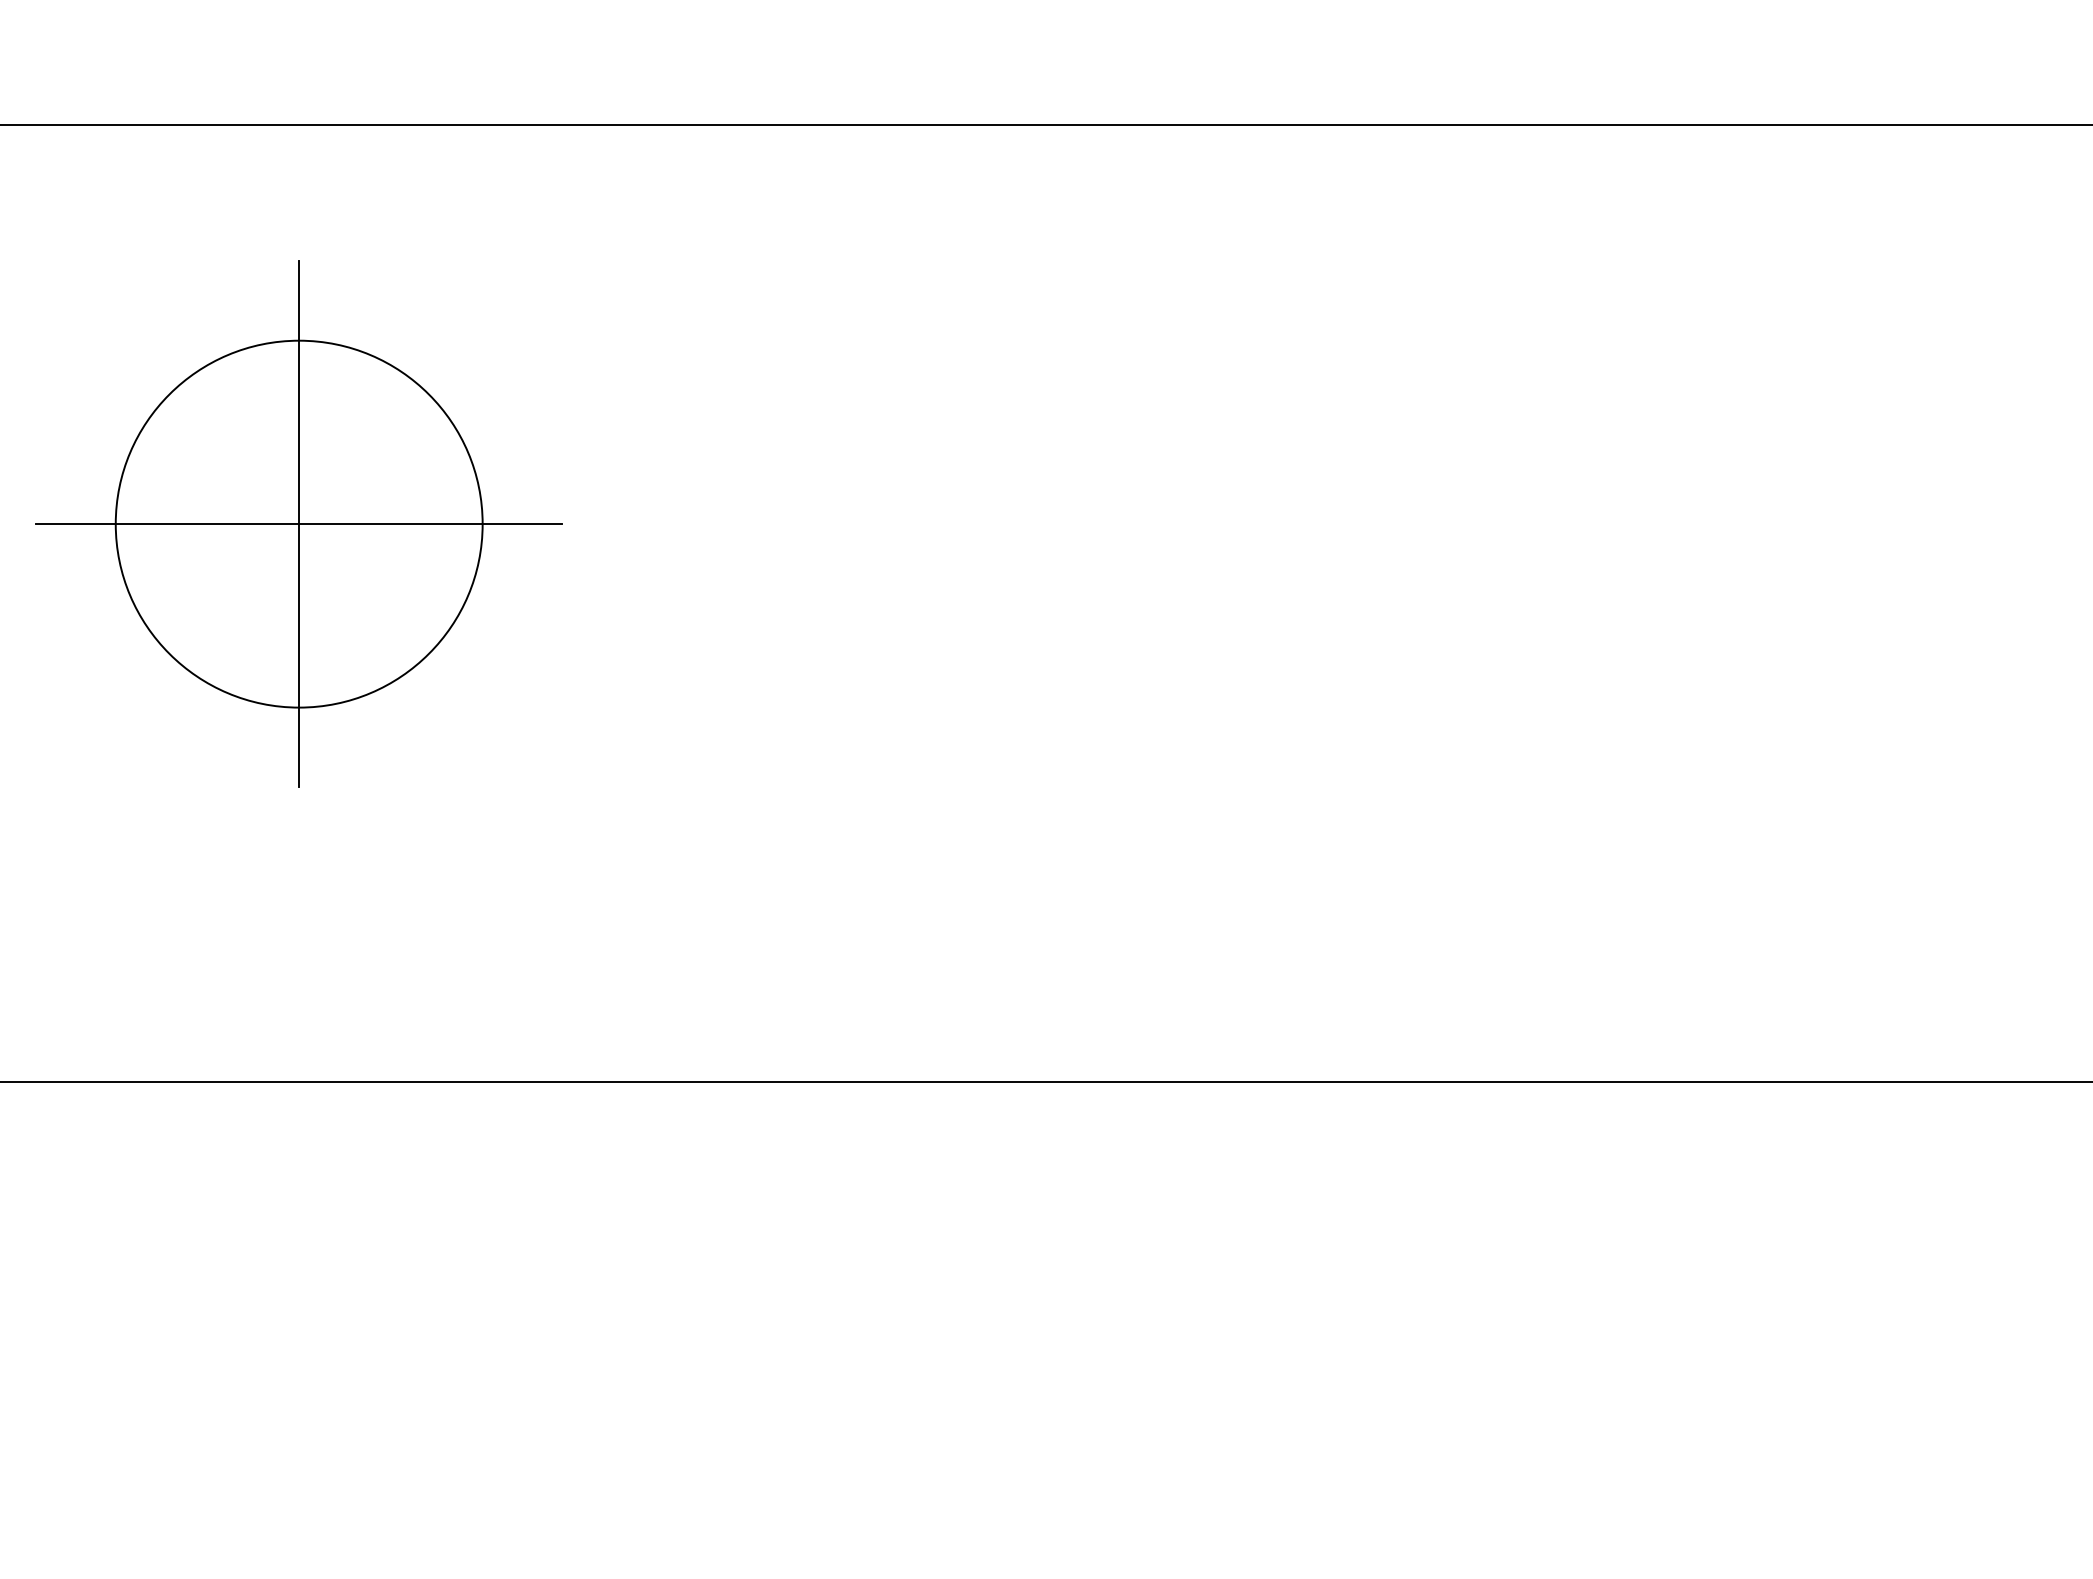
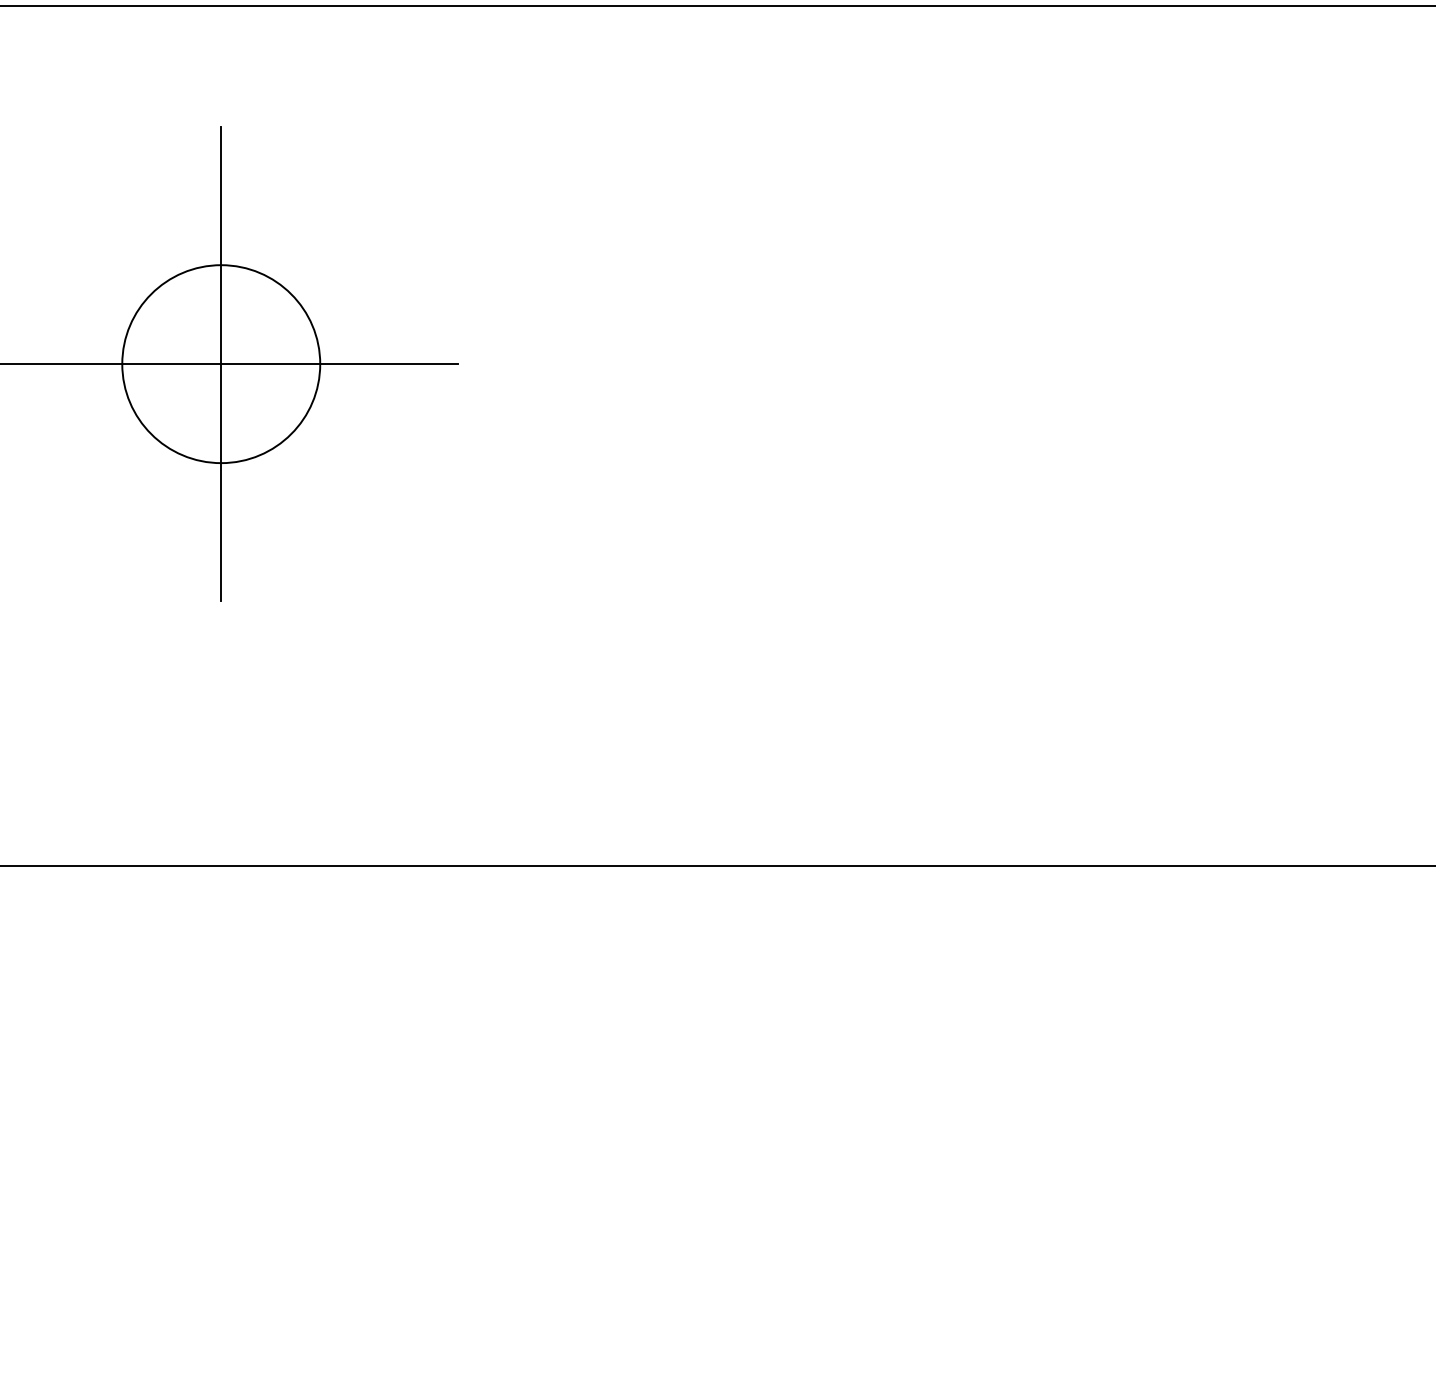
circle: (298, 523) -> (220, 363), size x0.6

